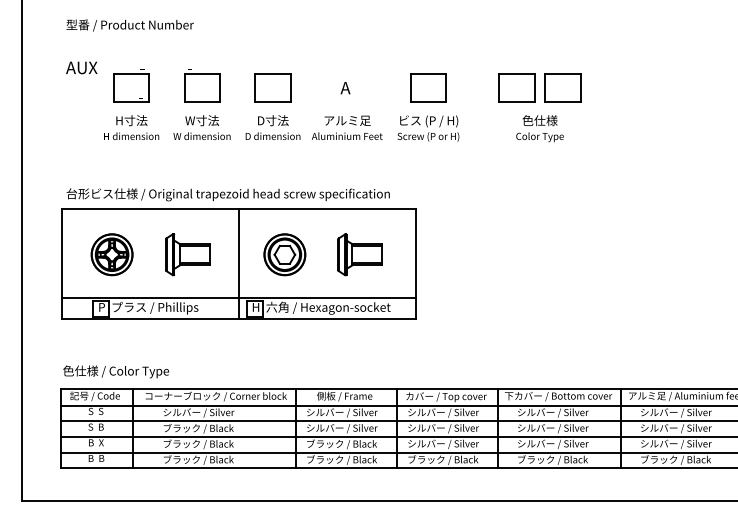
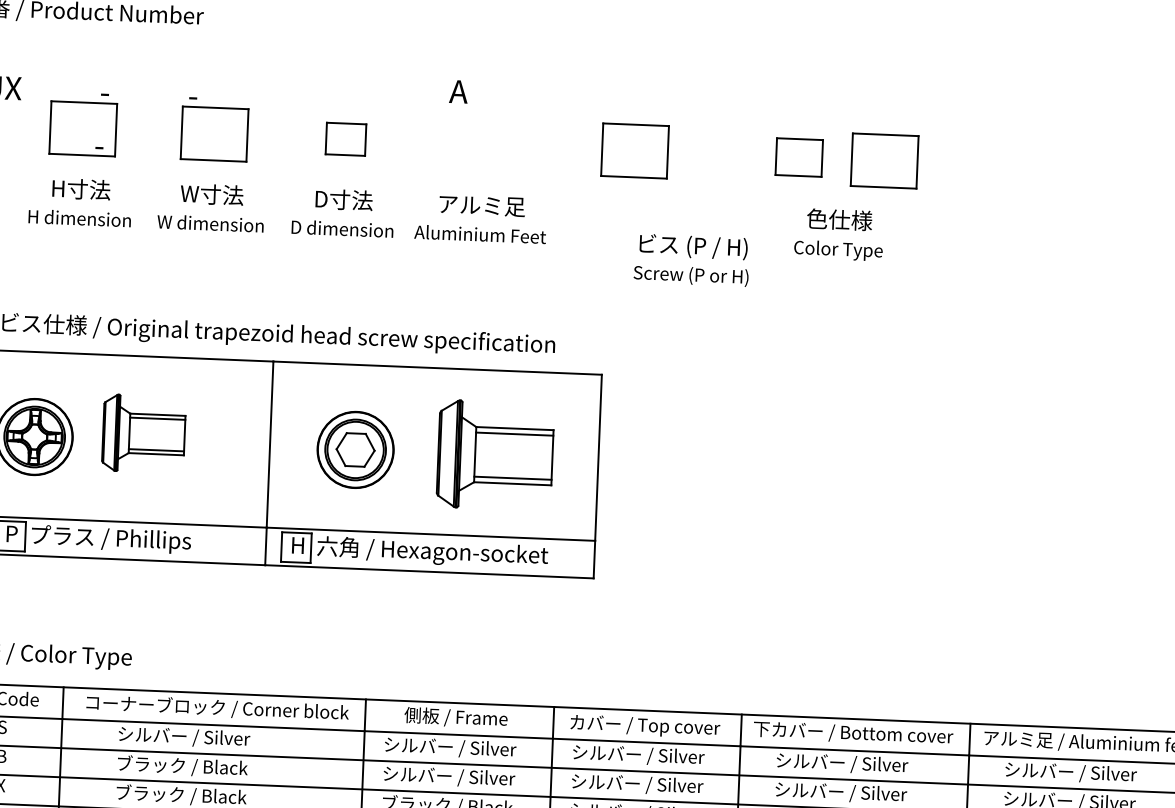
part: (272, 87) -> (345, 138), size x0.6
part: (516, 87) -> (798, 156), size x0.7
text: (345, 88) -> (458, 92), moved
text: (428, 128) -> (691, 260), moved
part: (187, 254) -> (143, 433), moved
part: (359, 254) -> (494, 454), size x1.4

